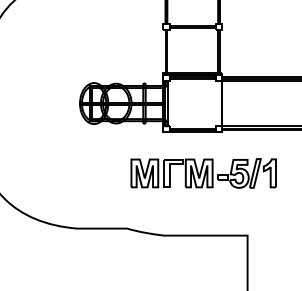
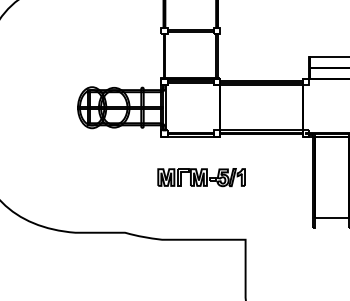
part: (203, 173) -> (201, 177), size x0.6

